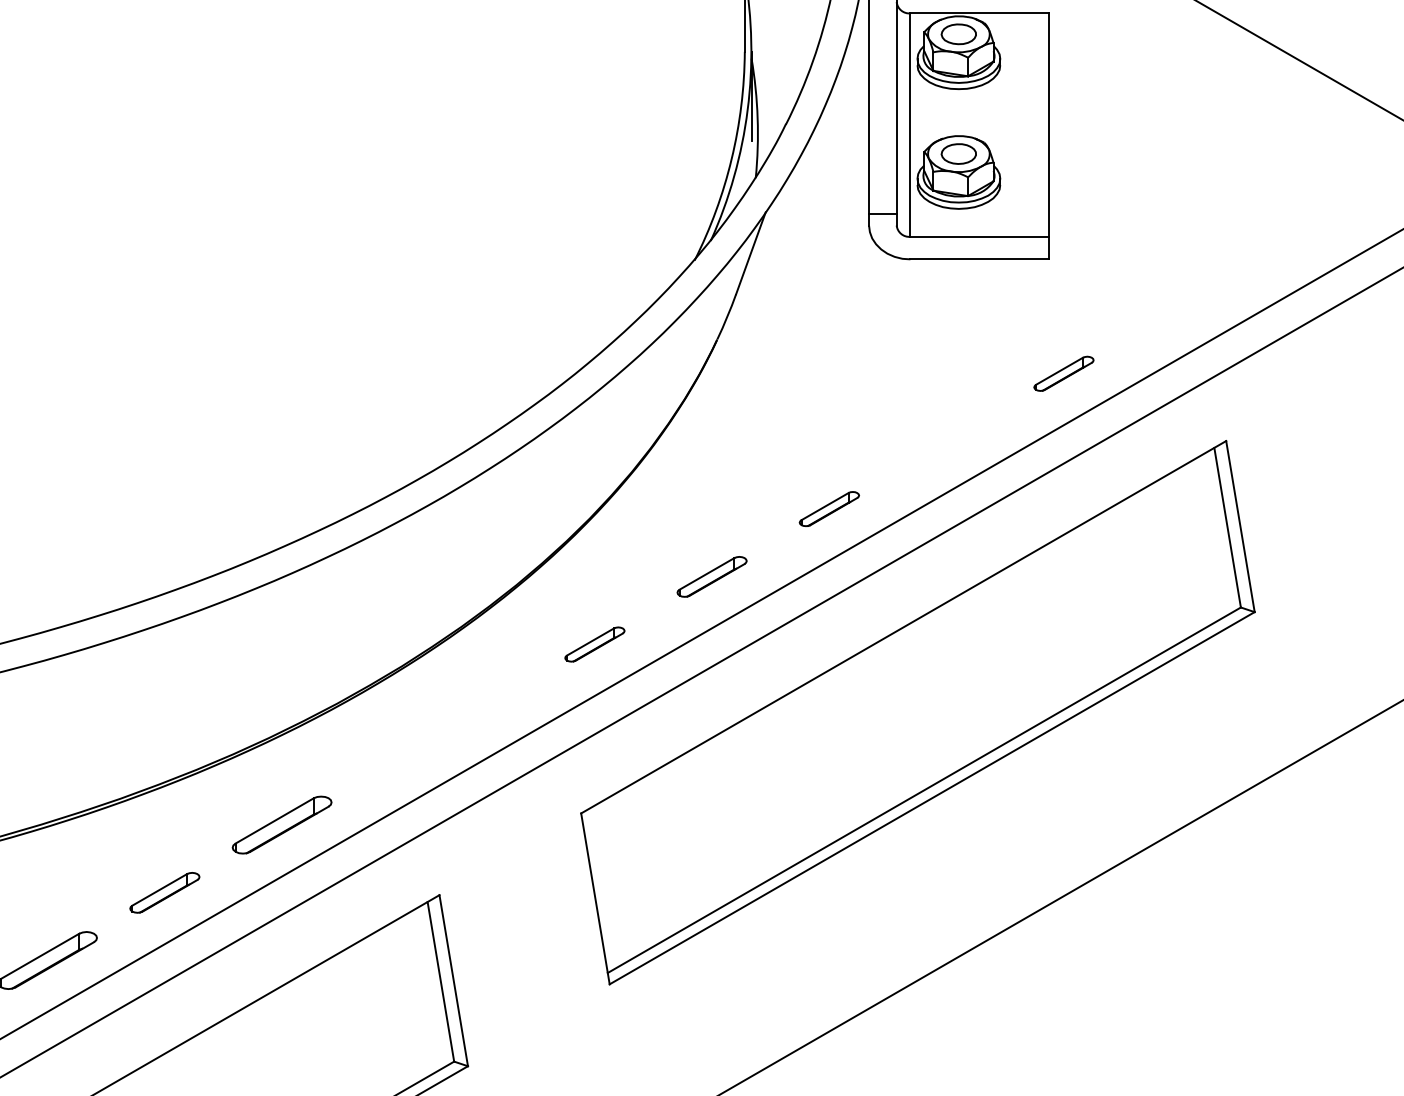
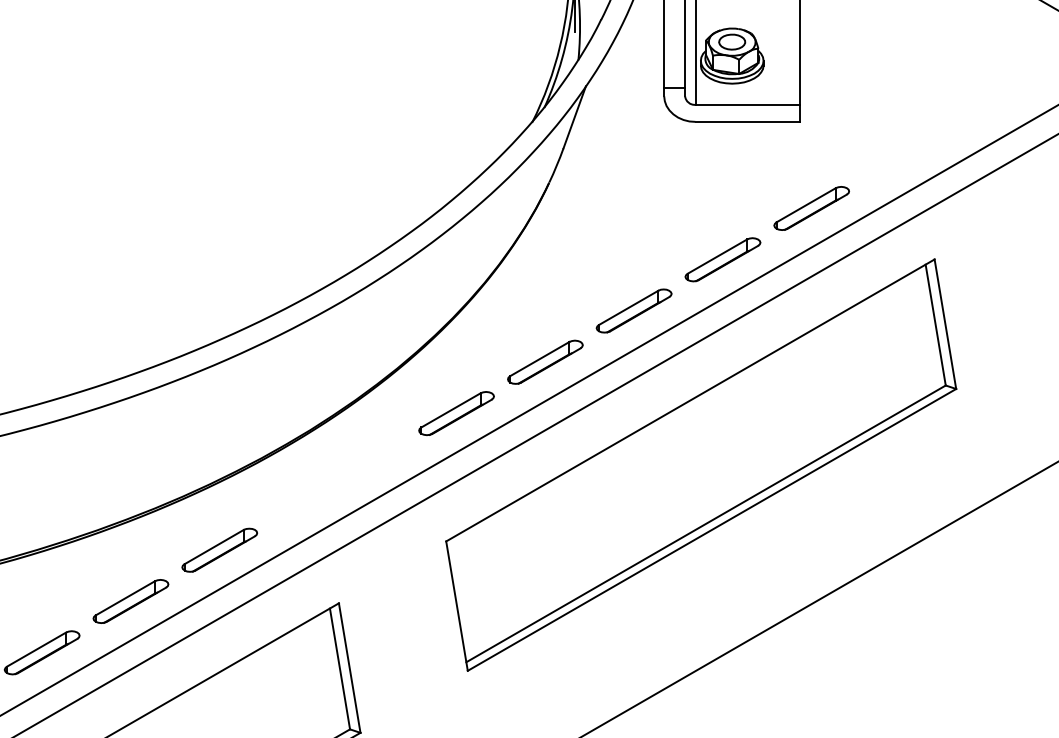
part: (1063, 373) -> (811, 208), size x1.67
part: (946, 441) -> (722, 259), added
part: (829, 508) -> (634, 310), size x1.67
part: (711, 576) -> (544, 362), size x1.43
part: (594, 644) -> (456, 413), size x1.67
part: (164, 892) -> (130, 601), size x1.43

